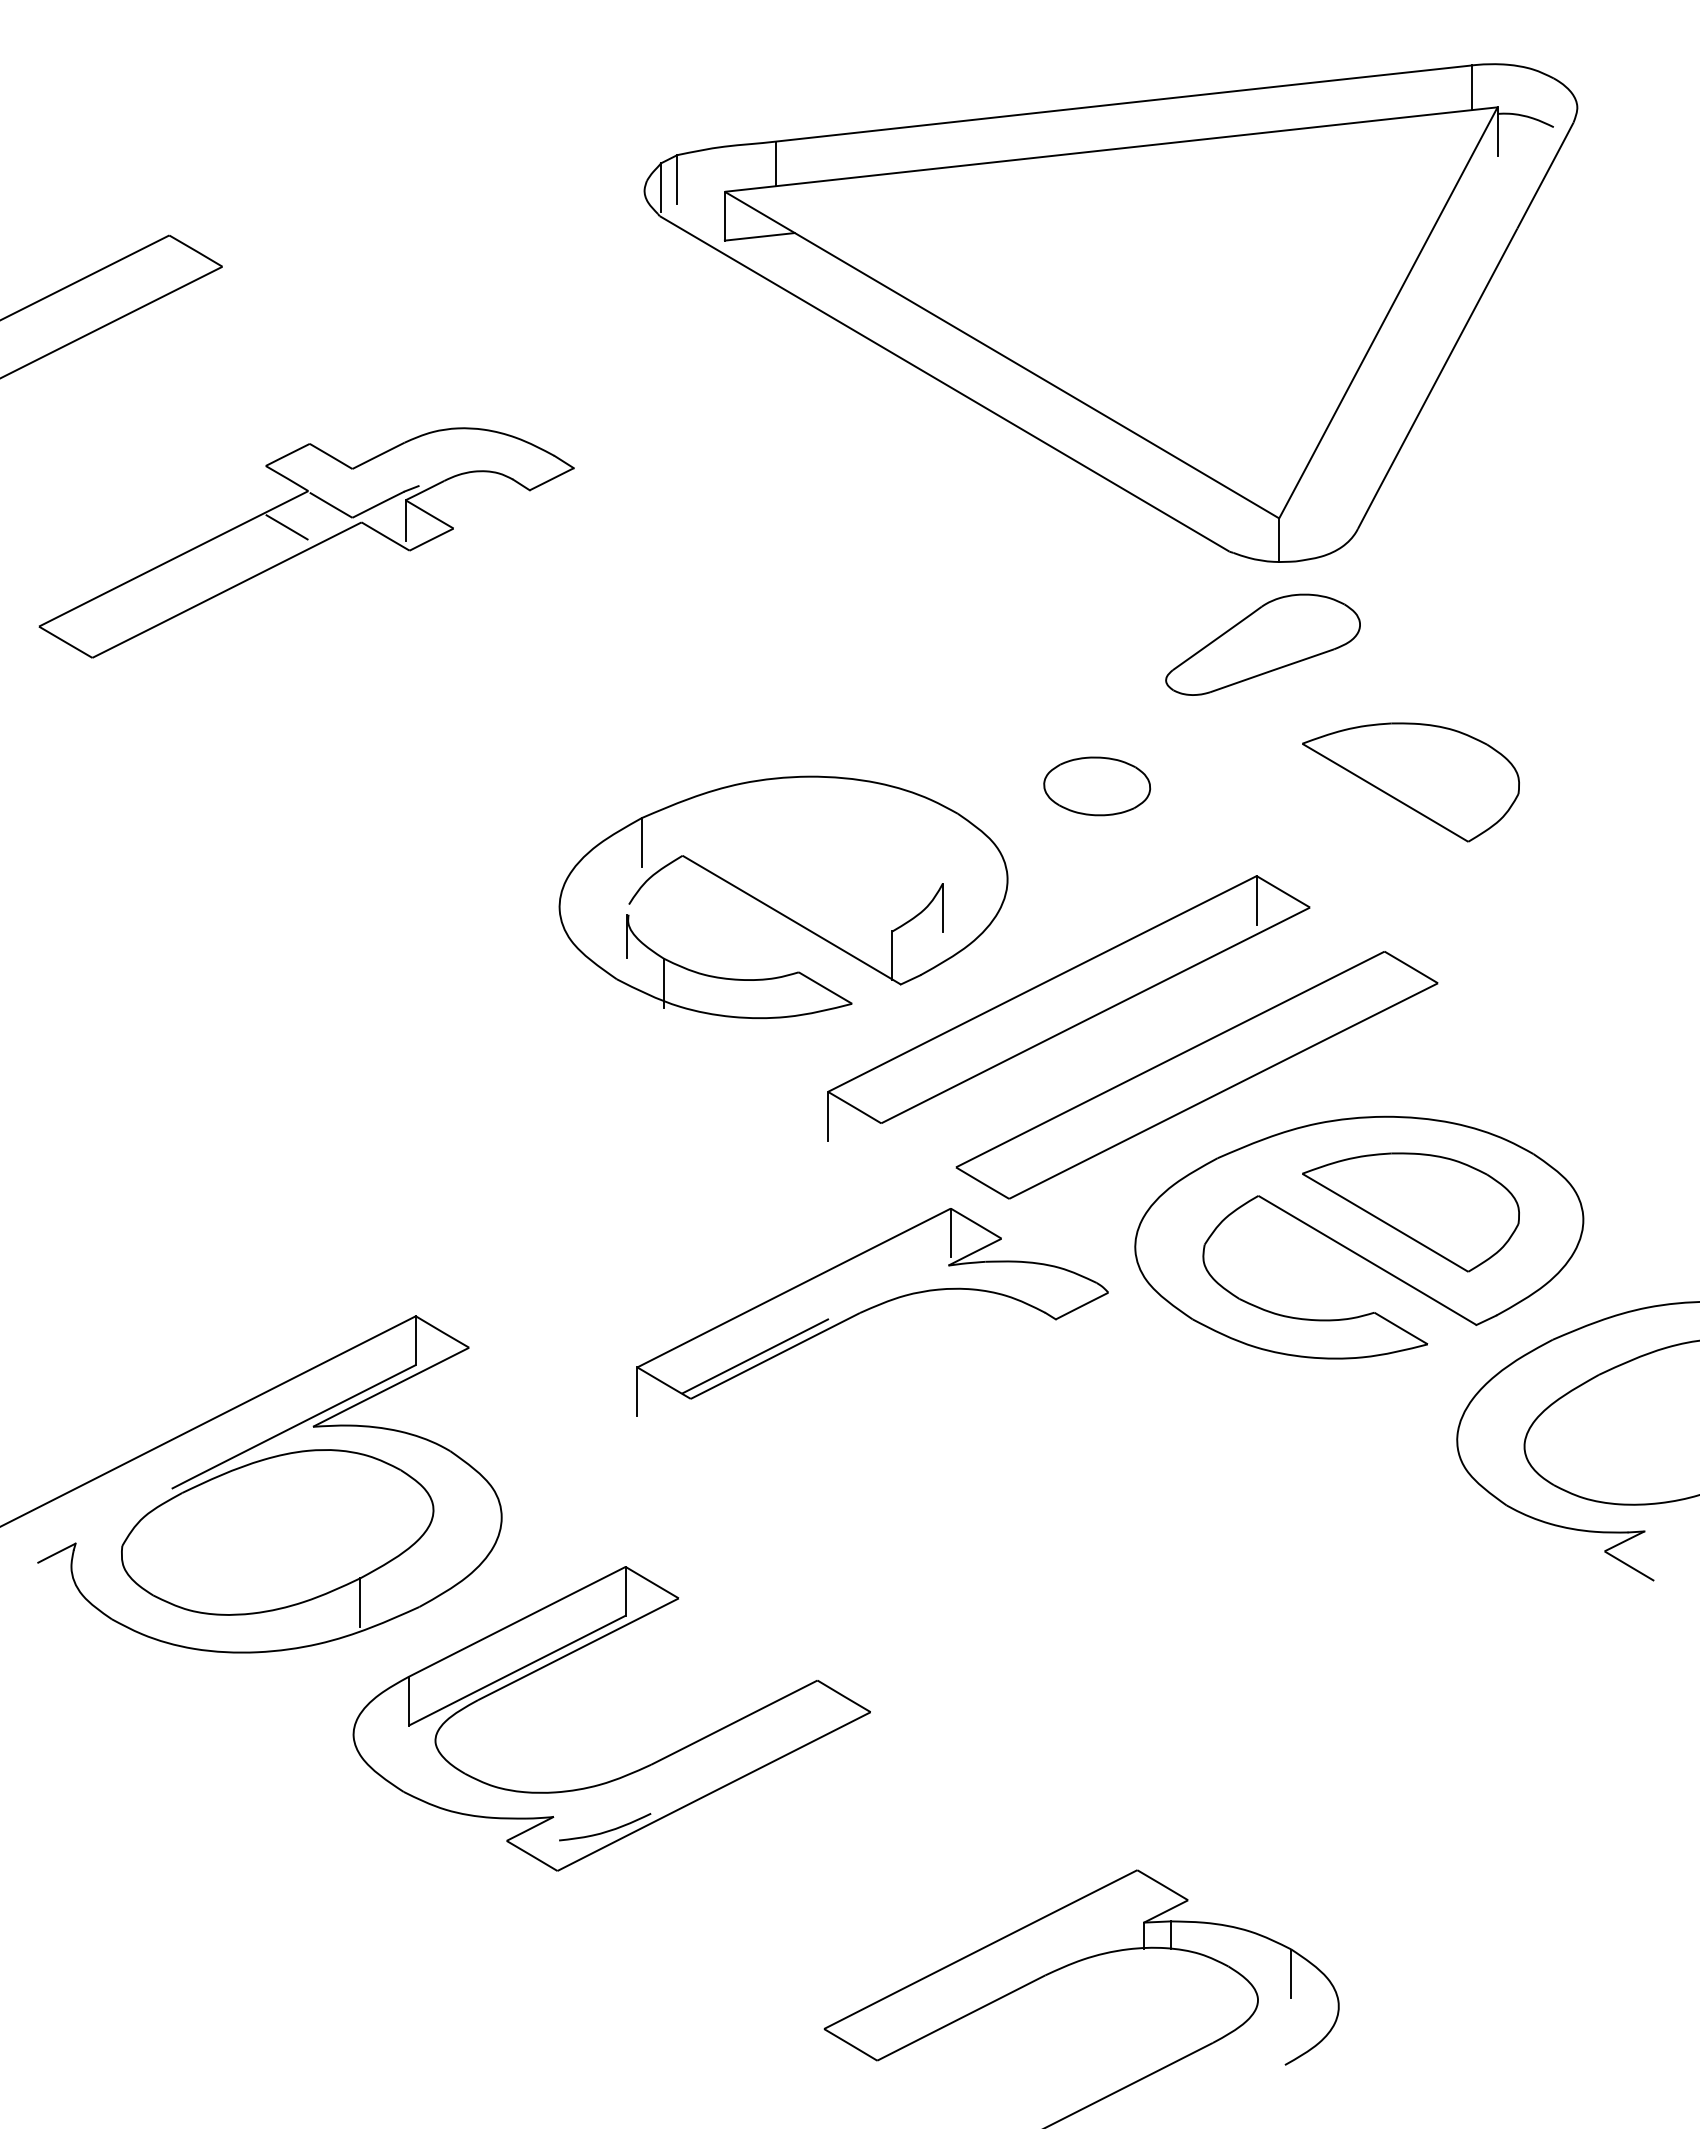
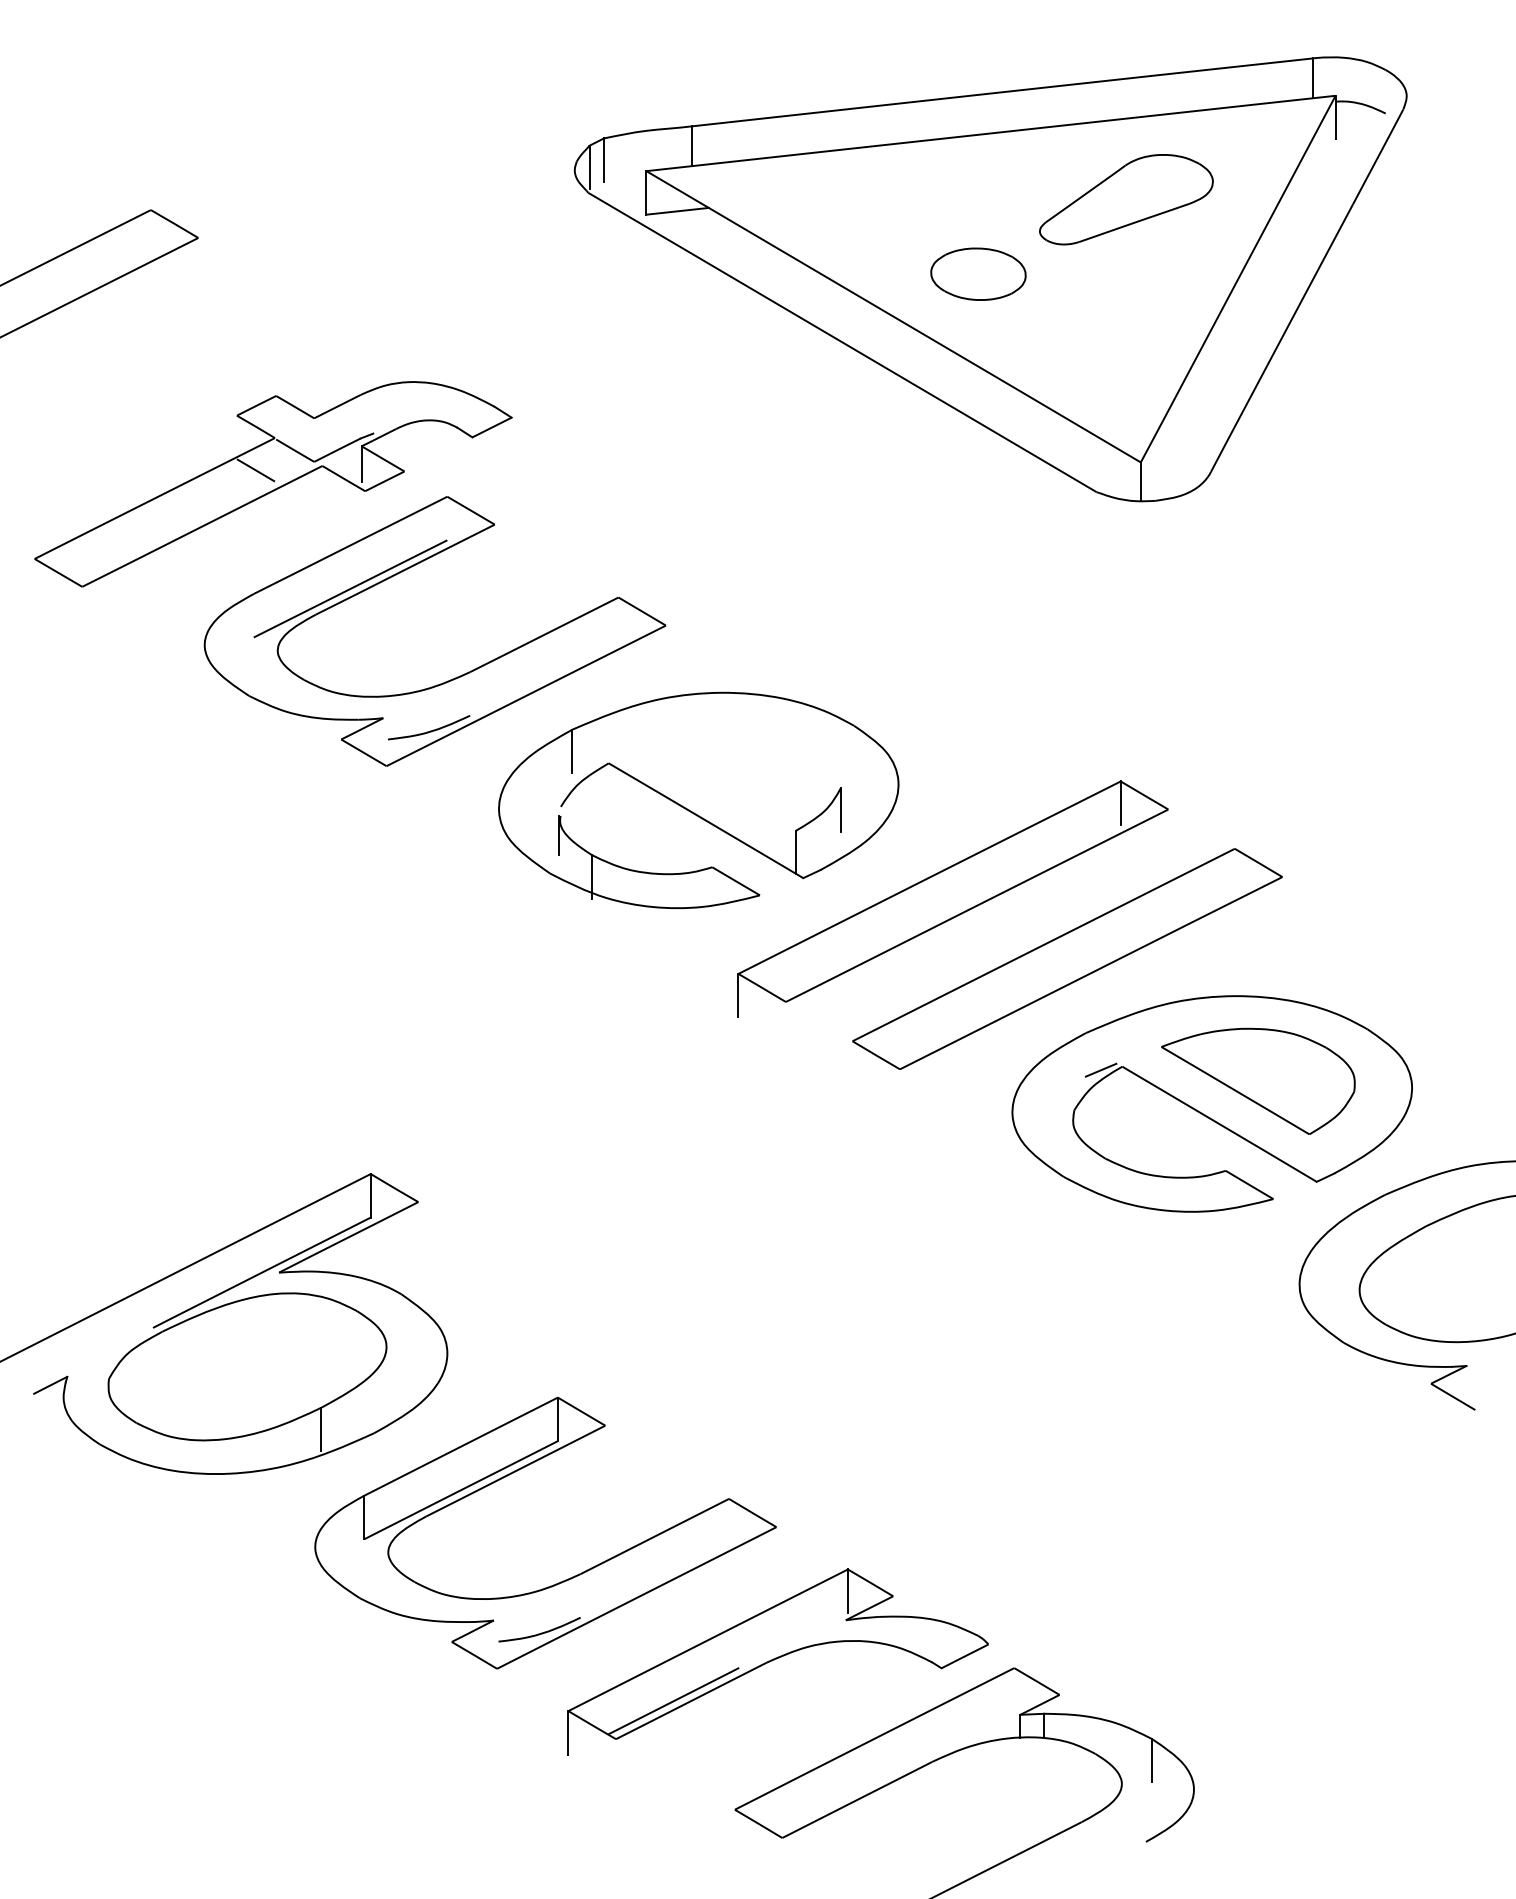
part: (1262, 644) -> (1125, 199), moved
part: (510, 759) -> (455, 677), added
part: (1410, 782) -> (1257, 697), removed
part: (1097, 786) -> (978, 274), moved
line: (1234, 1199) -> (1100, 1069), added
part: (872, 1312) -> (778, 1662), moved

